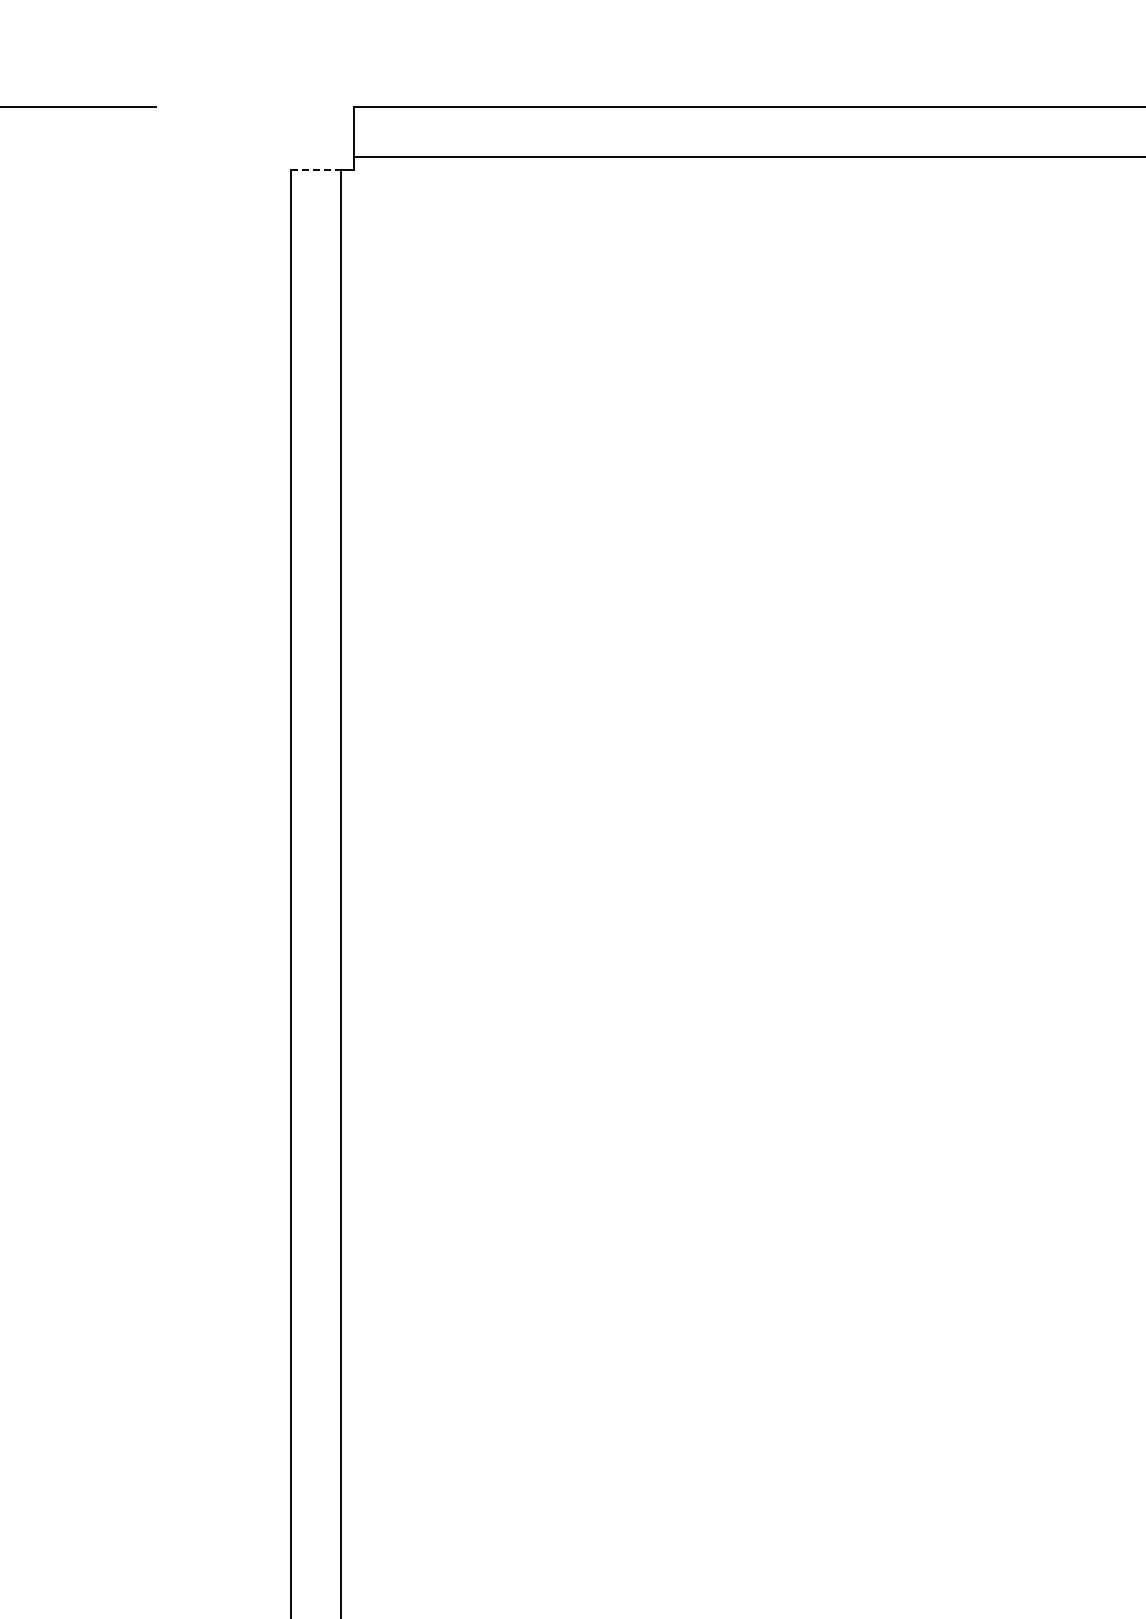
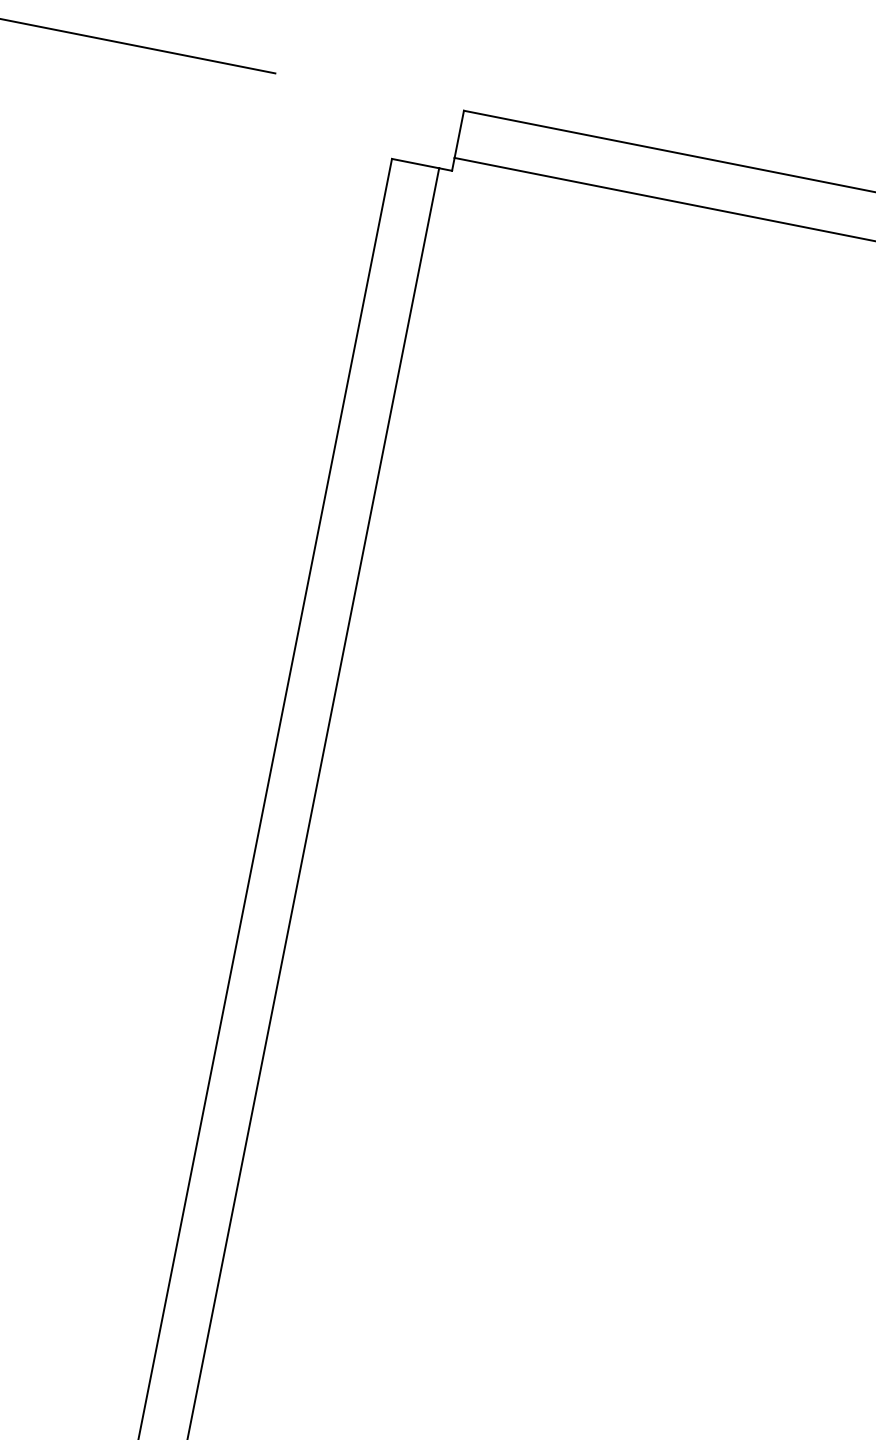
line: (315, 170) -> (415, 163), dashed -> solid

